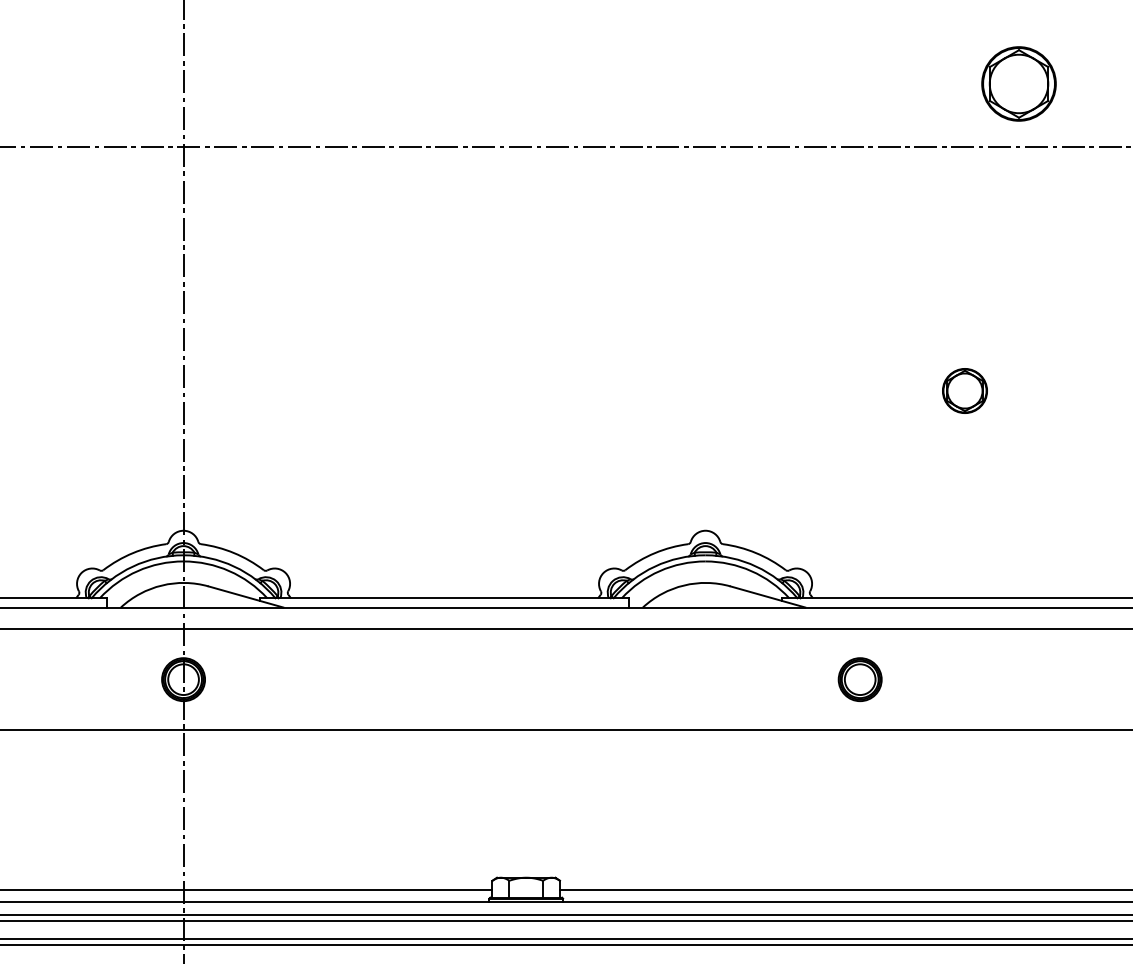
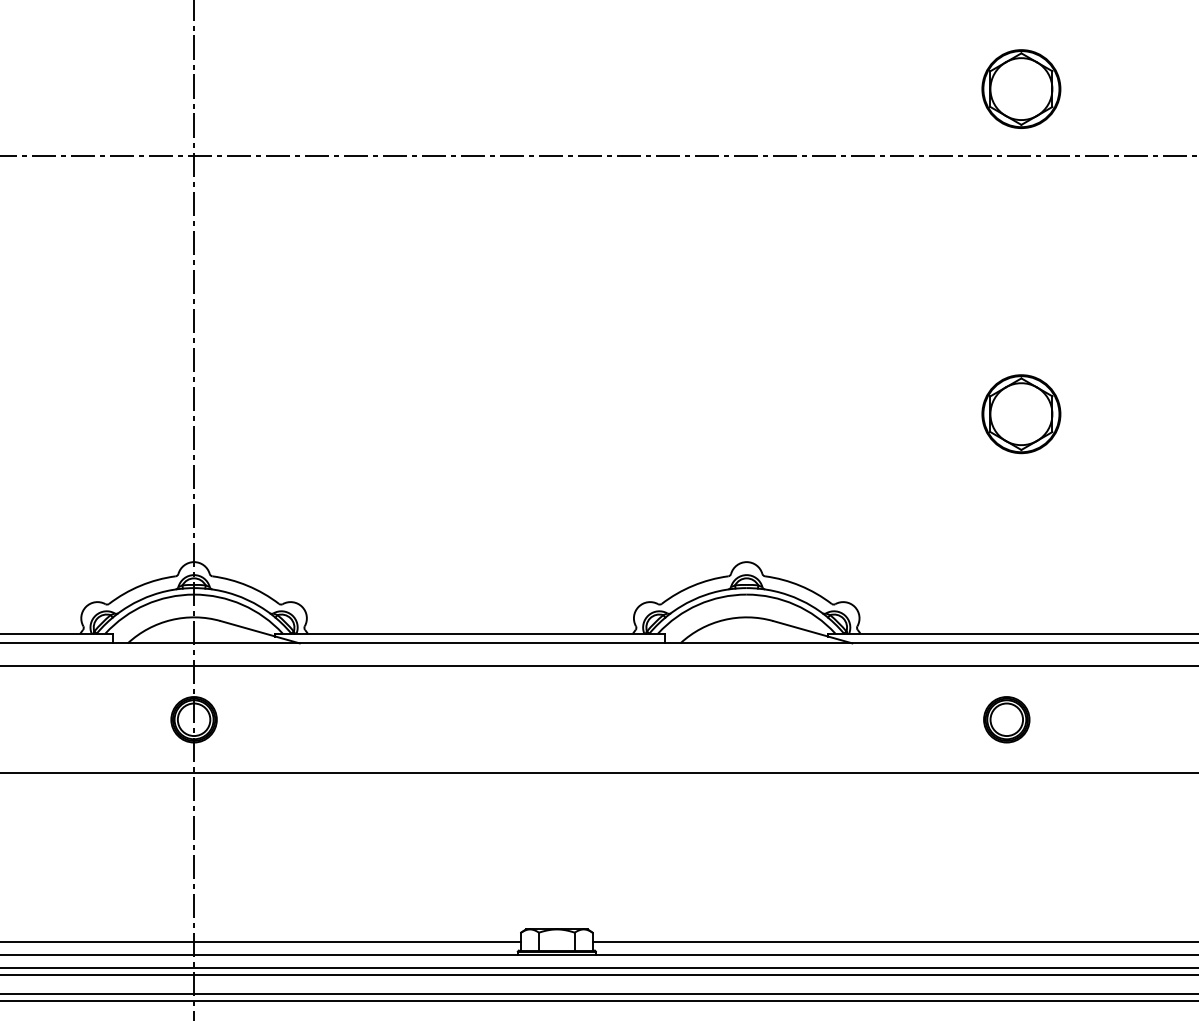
part: (1018, 83) -> (1020, 88), moved
part: (964, 390) -> (1020, 413), size x1.67
part: (859, 679) -> (1006, 719), moved

